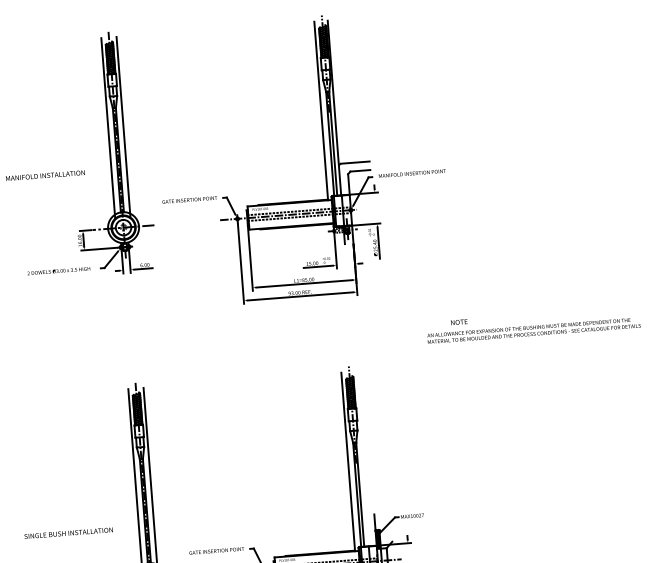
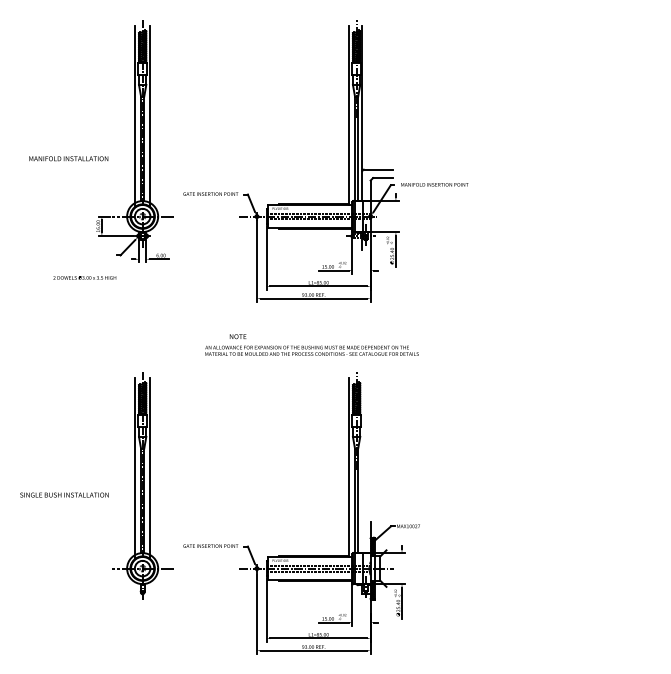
text: (58, 270) -> (84, 277), moved
text: (533, 324) -> (311, 344), moved
text: (68, 532) -> (64, 494), moved

